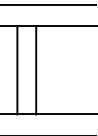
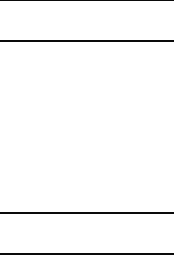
line: (17, 70) -> (22, 126), removed
line: (36, 70) -> (60, 126), removed

